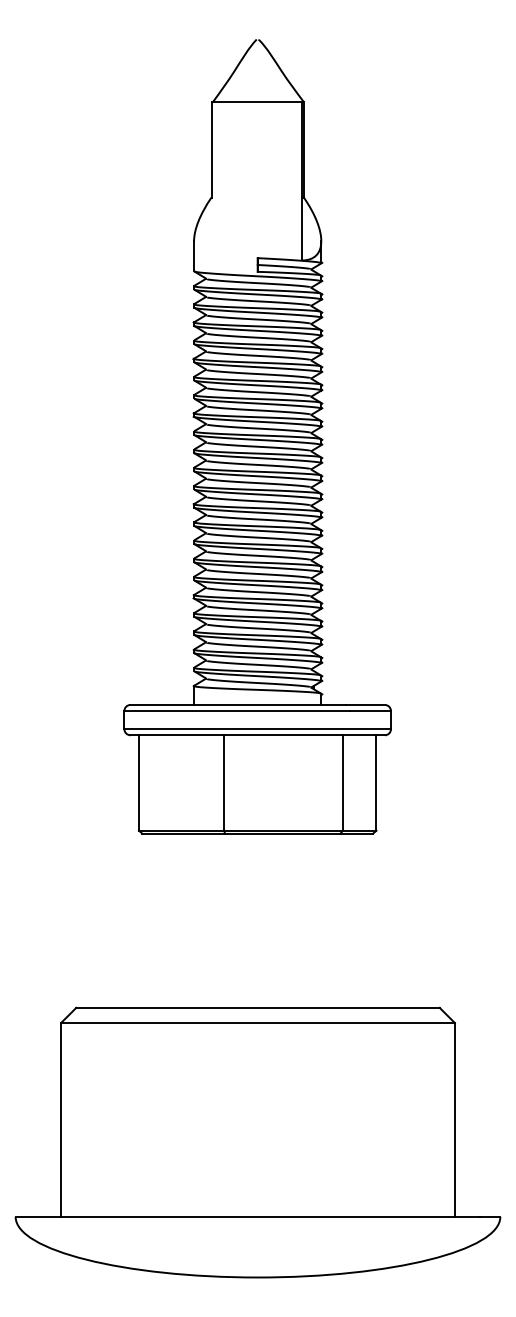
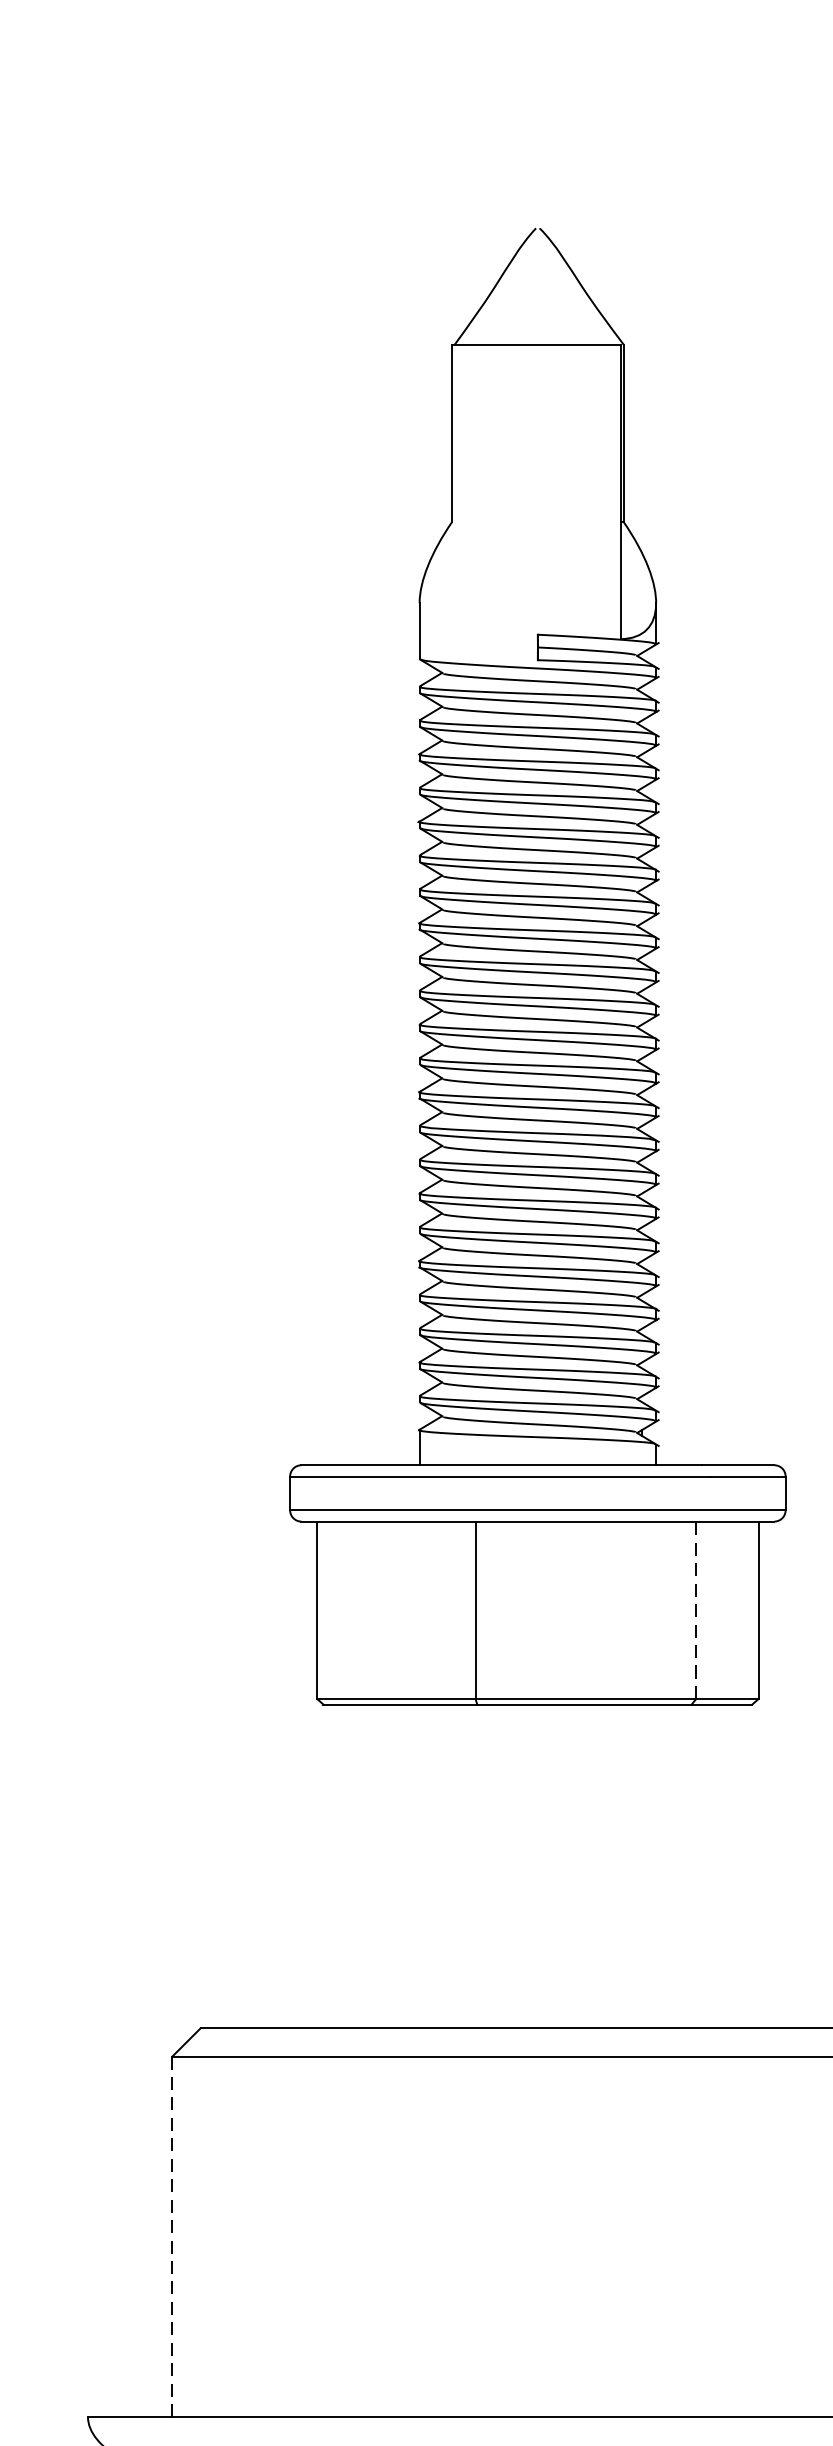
line: (342, 782) -> (695, 1609), solid -> dashed
line: (61, 1119) -> (173, 2235), solid -> dashed

